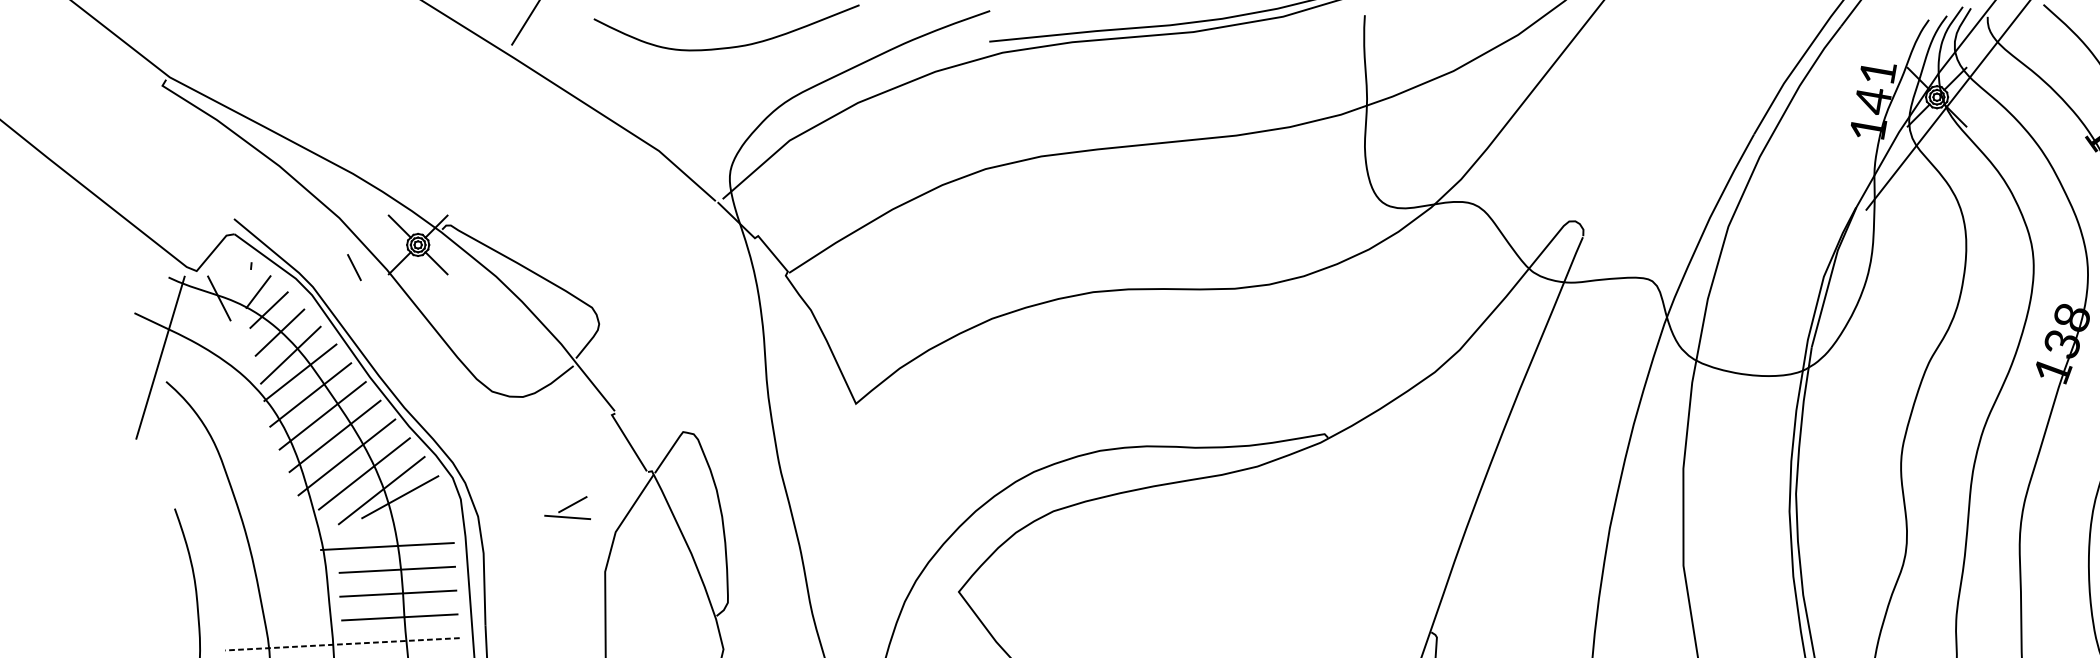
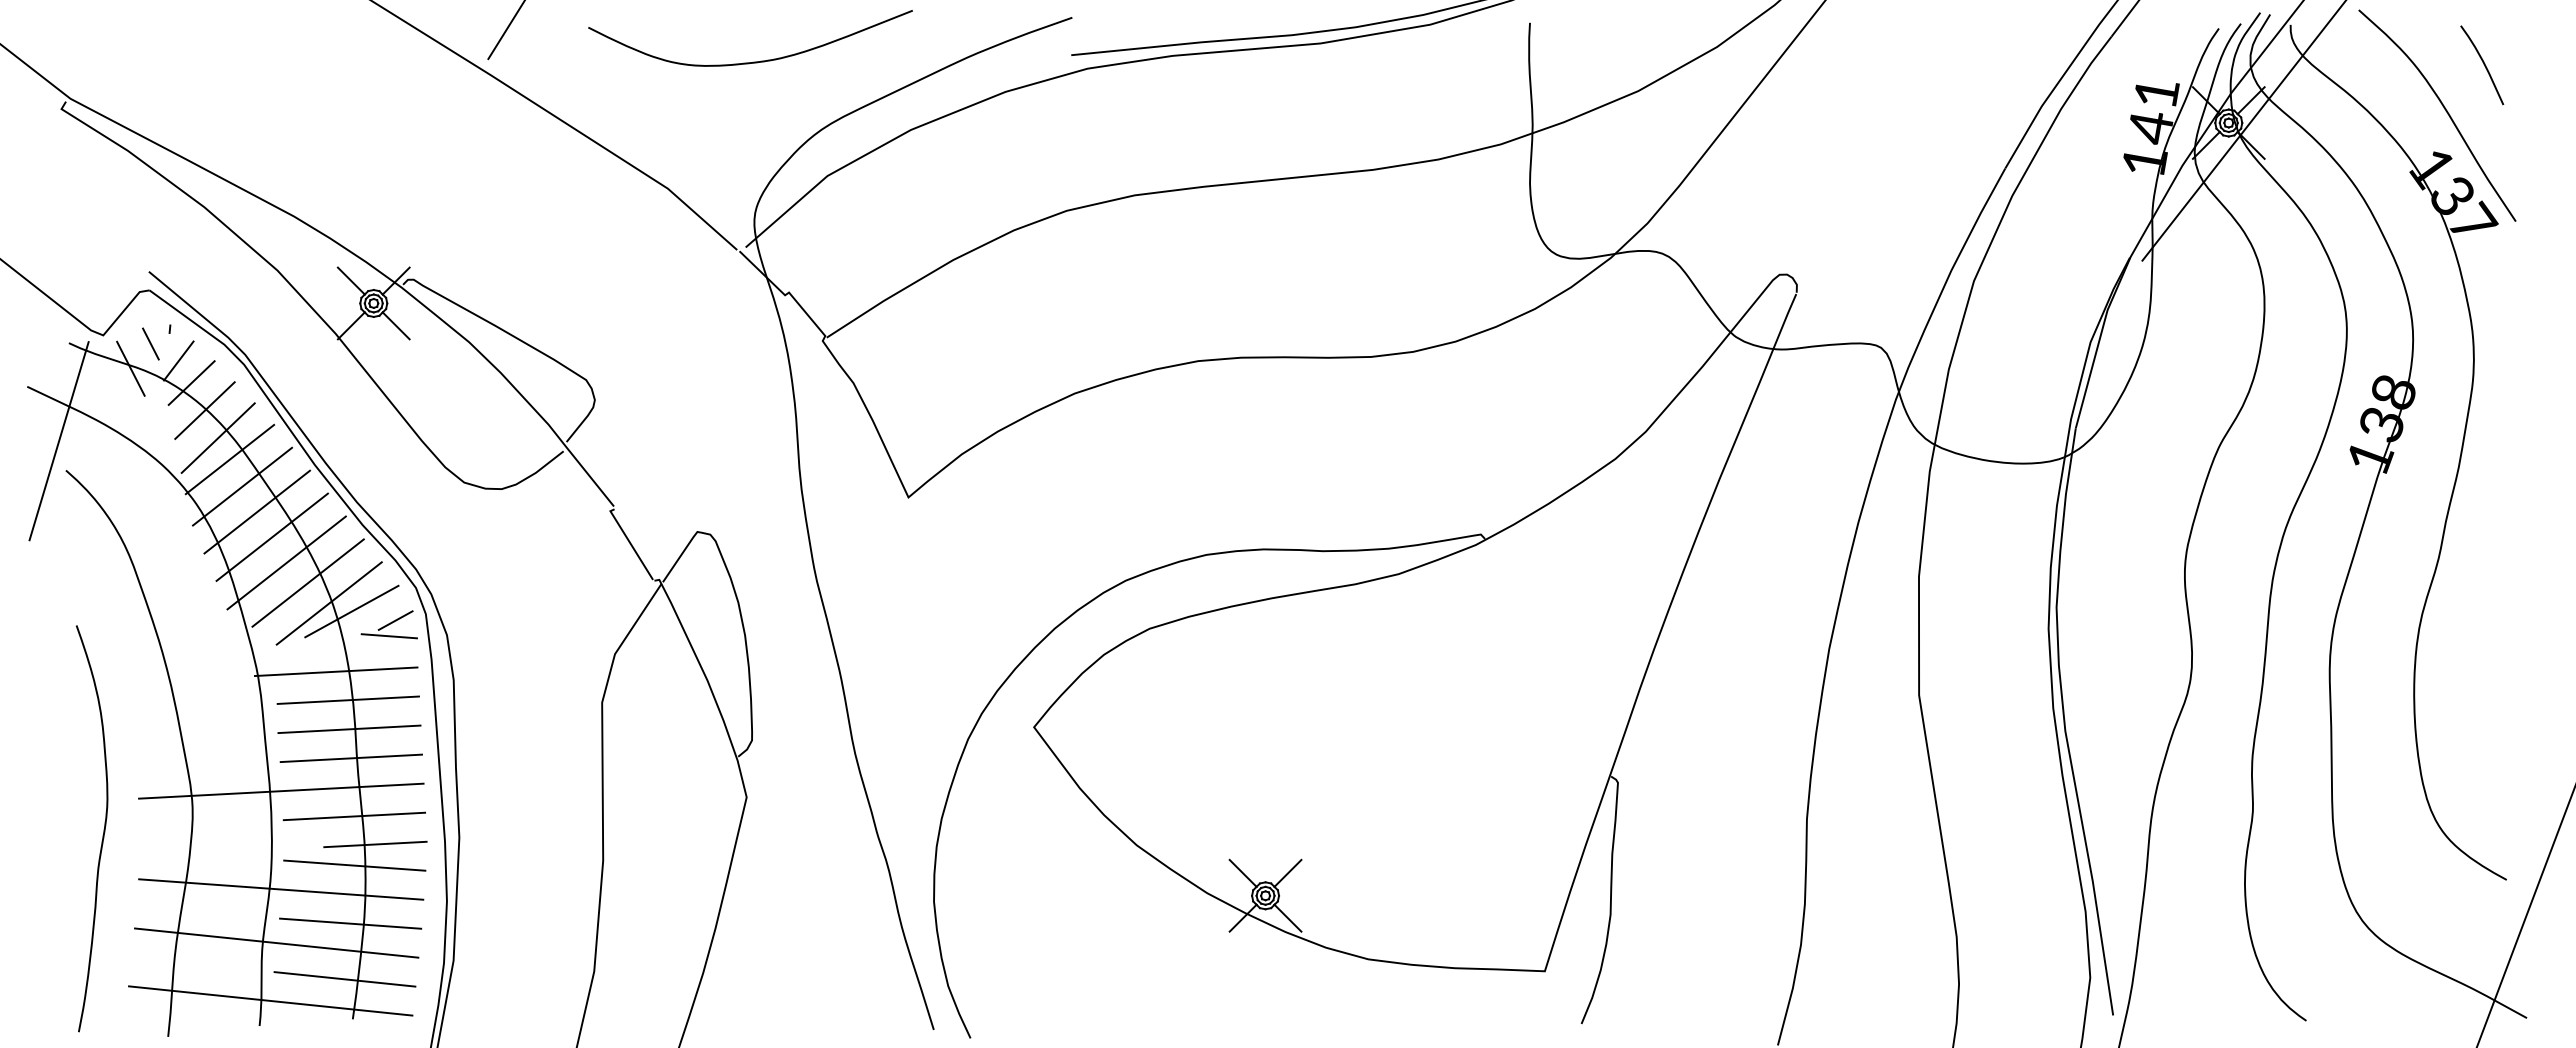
line: (354, 267) -> (150, 343), moved
part: (566, 507) -> (388, 624), moved
line: (341, 644) -> (280, 791), dashed -> solid

